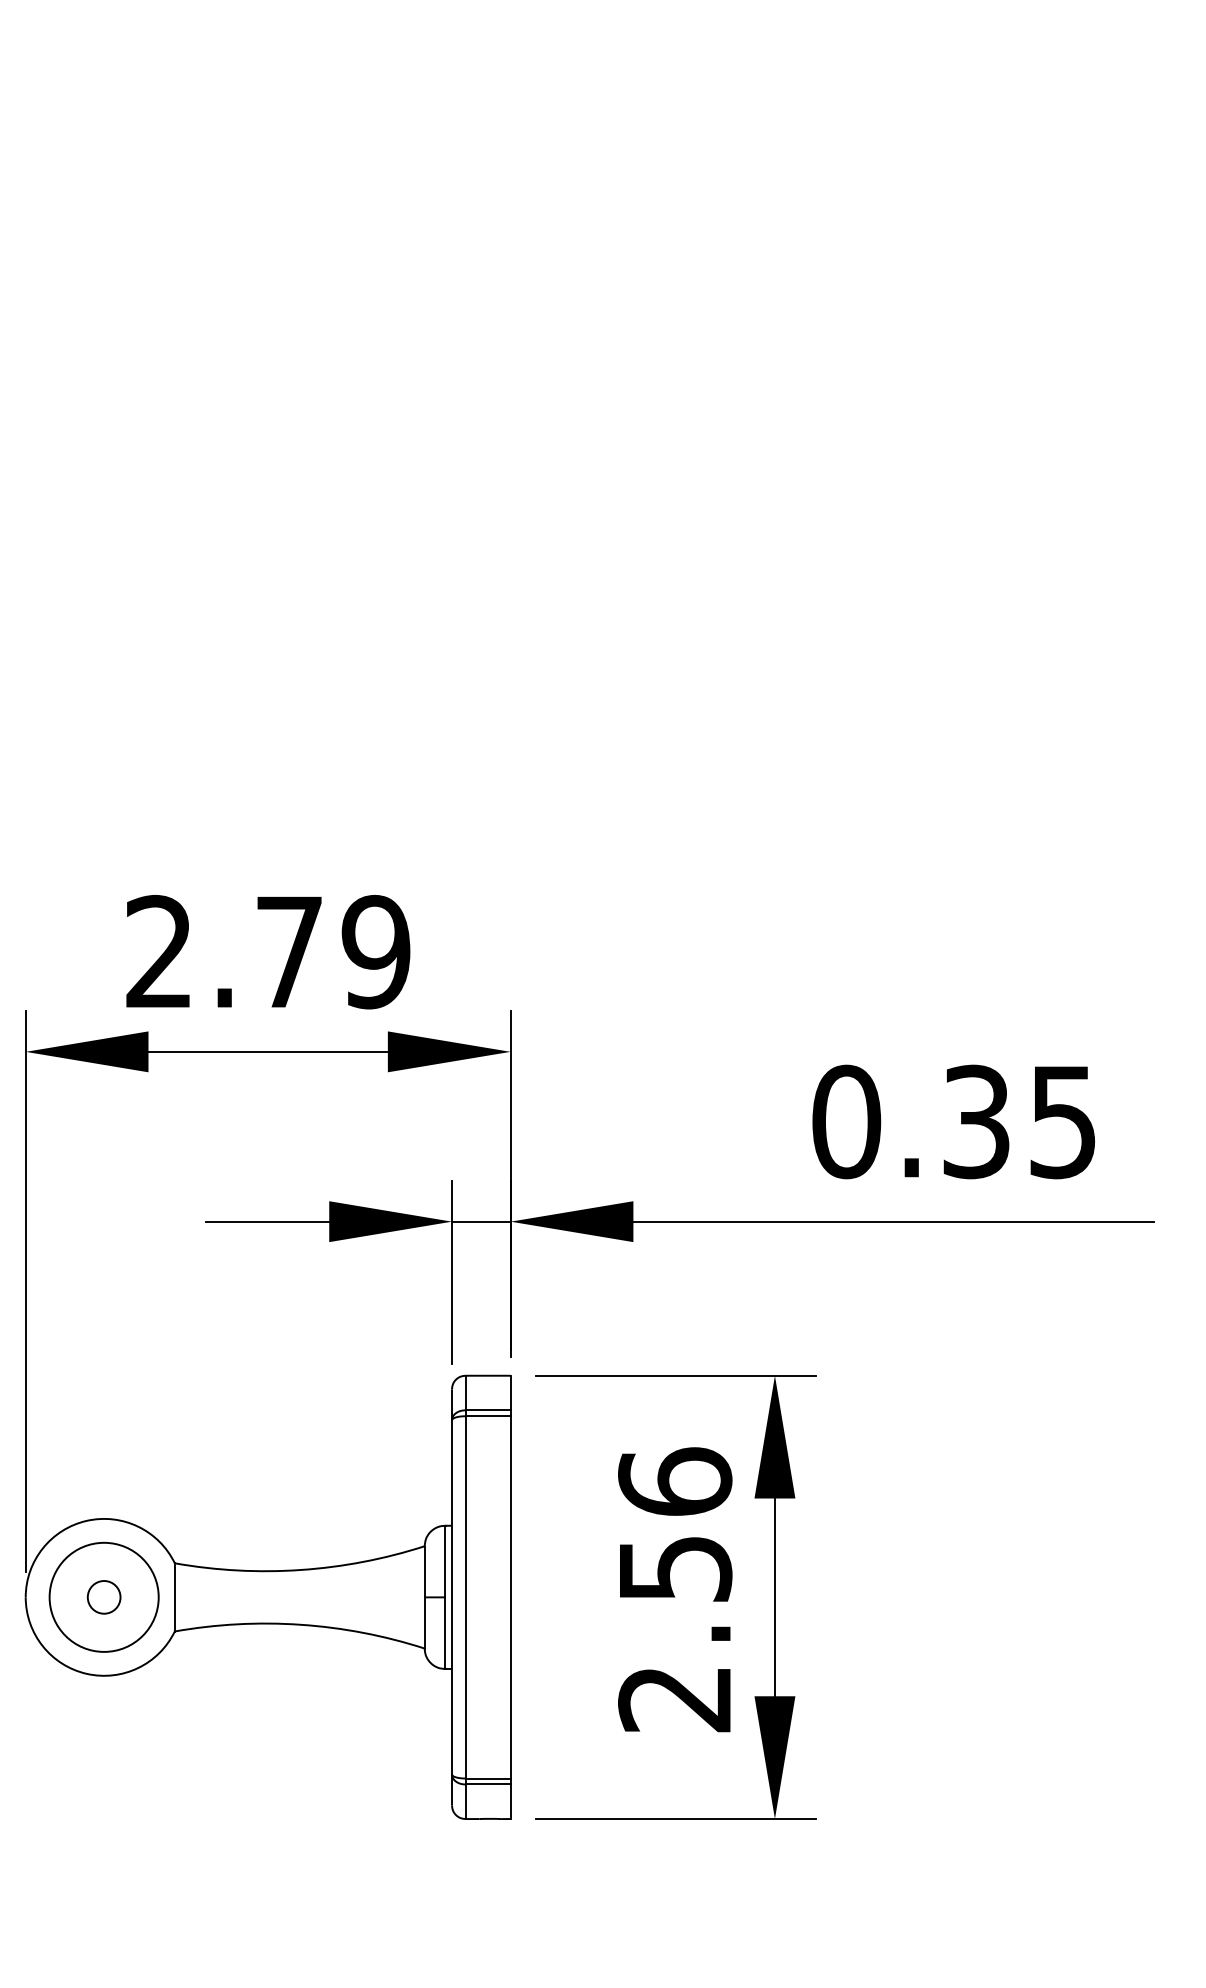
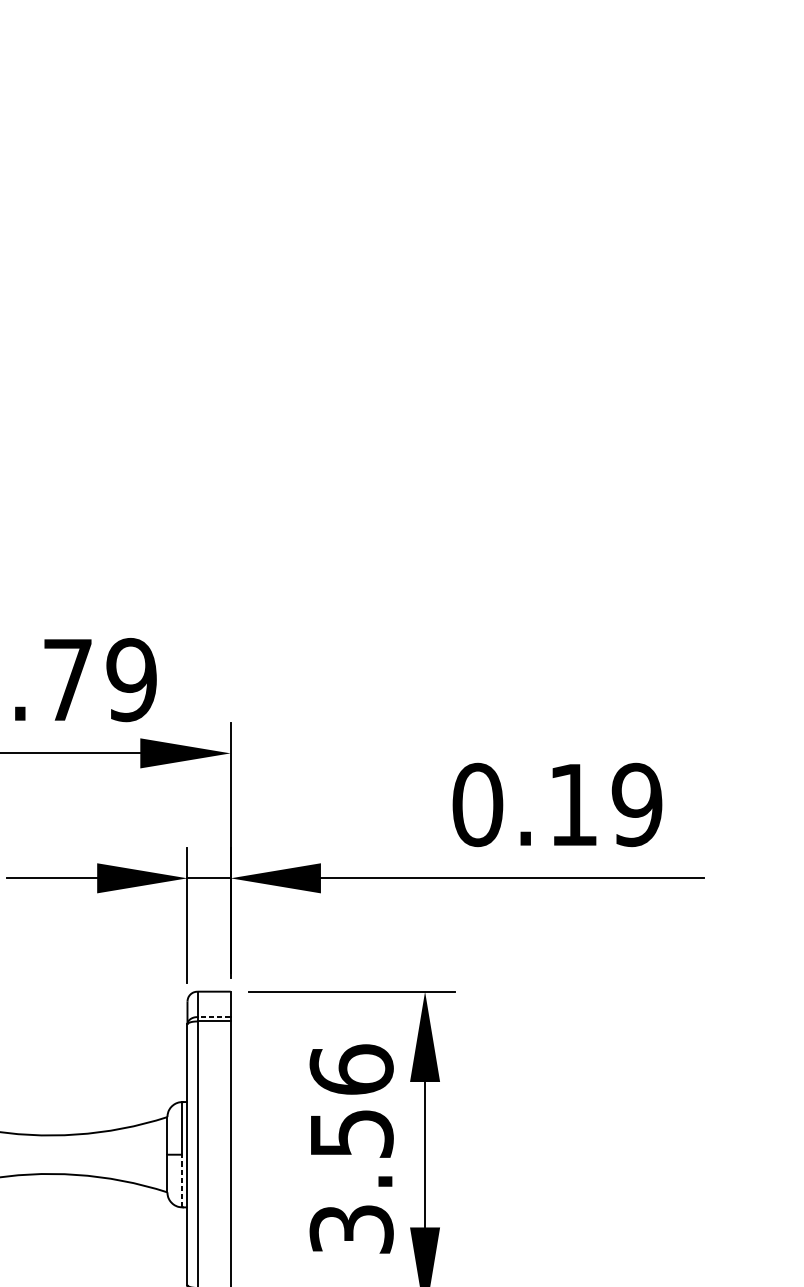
text: (1020, 1121) -> (605, 804), 0.35 -> 0.19
line: (488, 1410) -> (214, 1017), solid -> dashed
line: (445, 1633) -> (182, 1181), solid -> dashed
text: (675, 1699) -> (351, 1229), 2.56 -> 3.56

